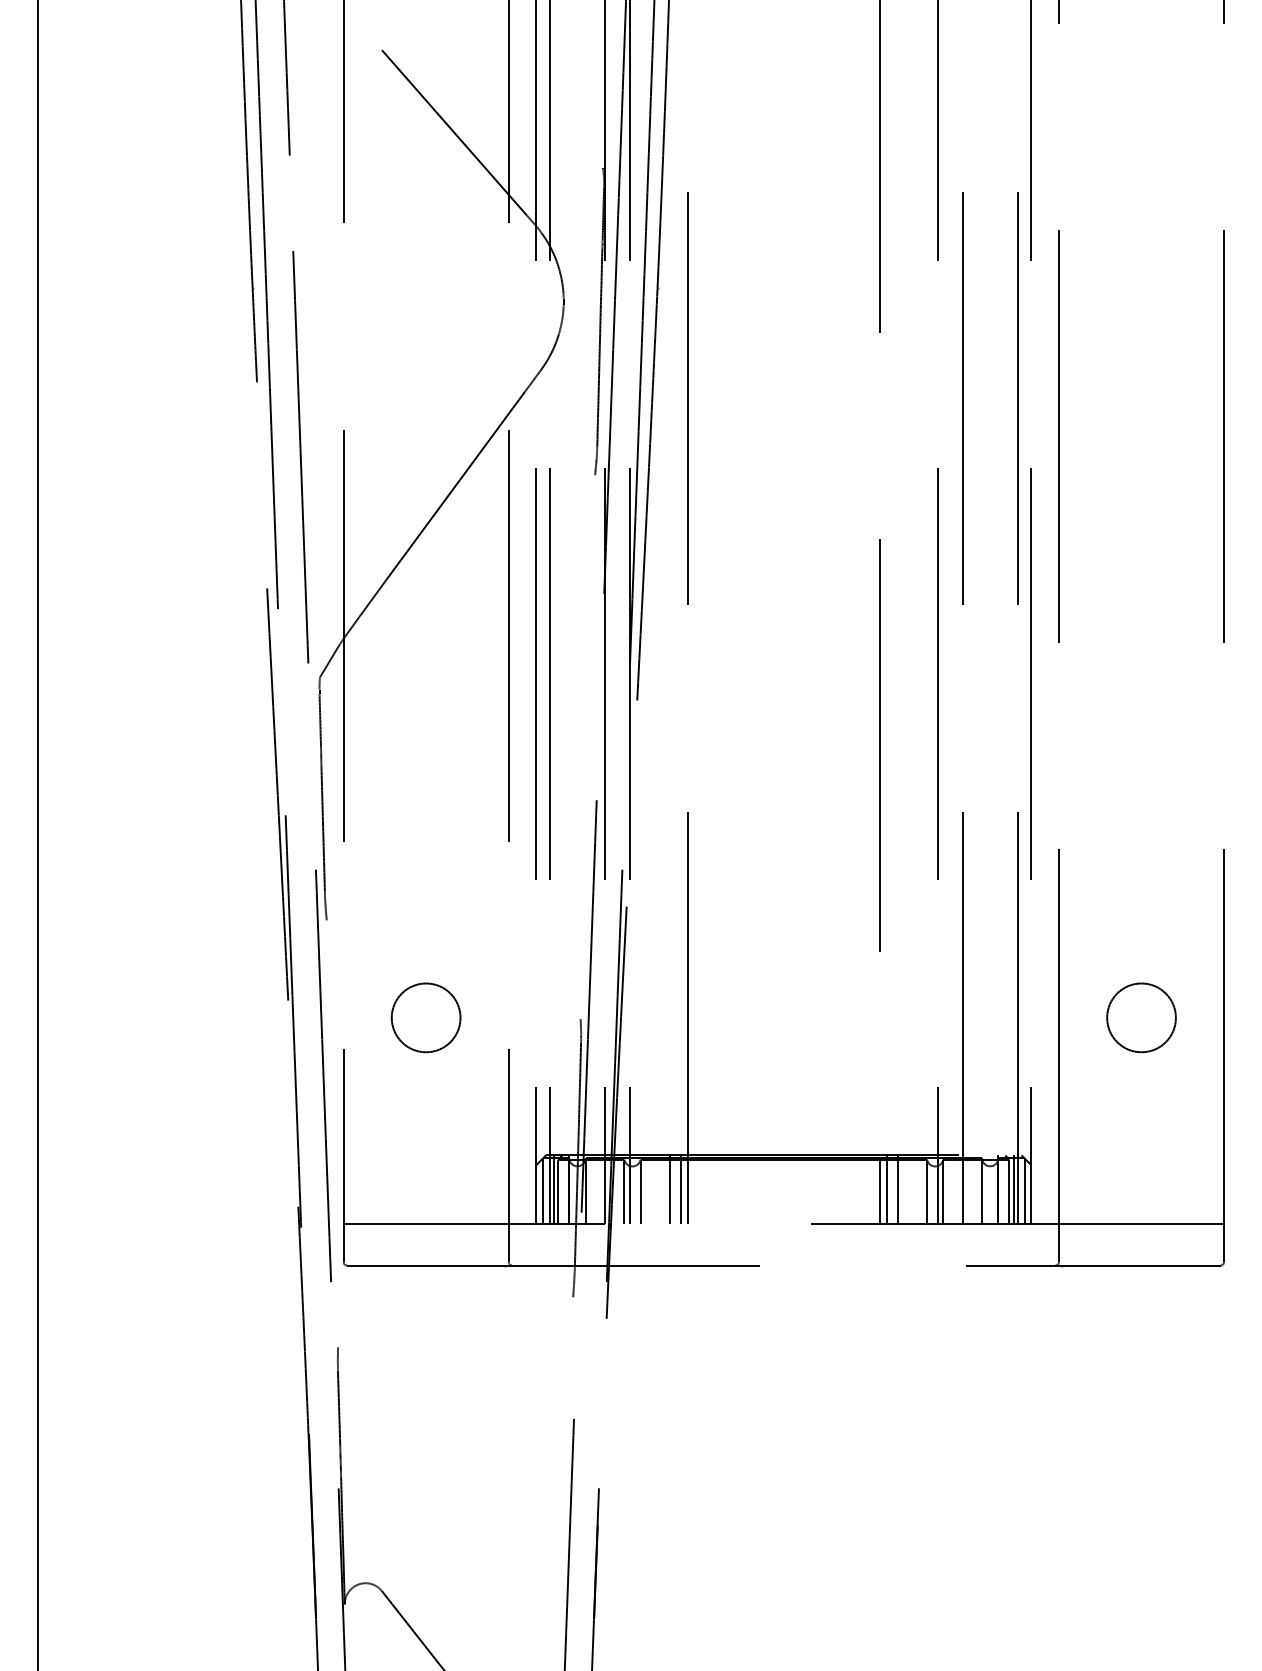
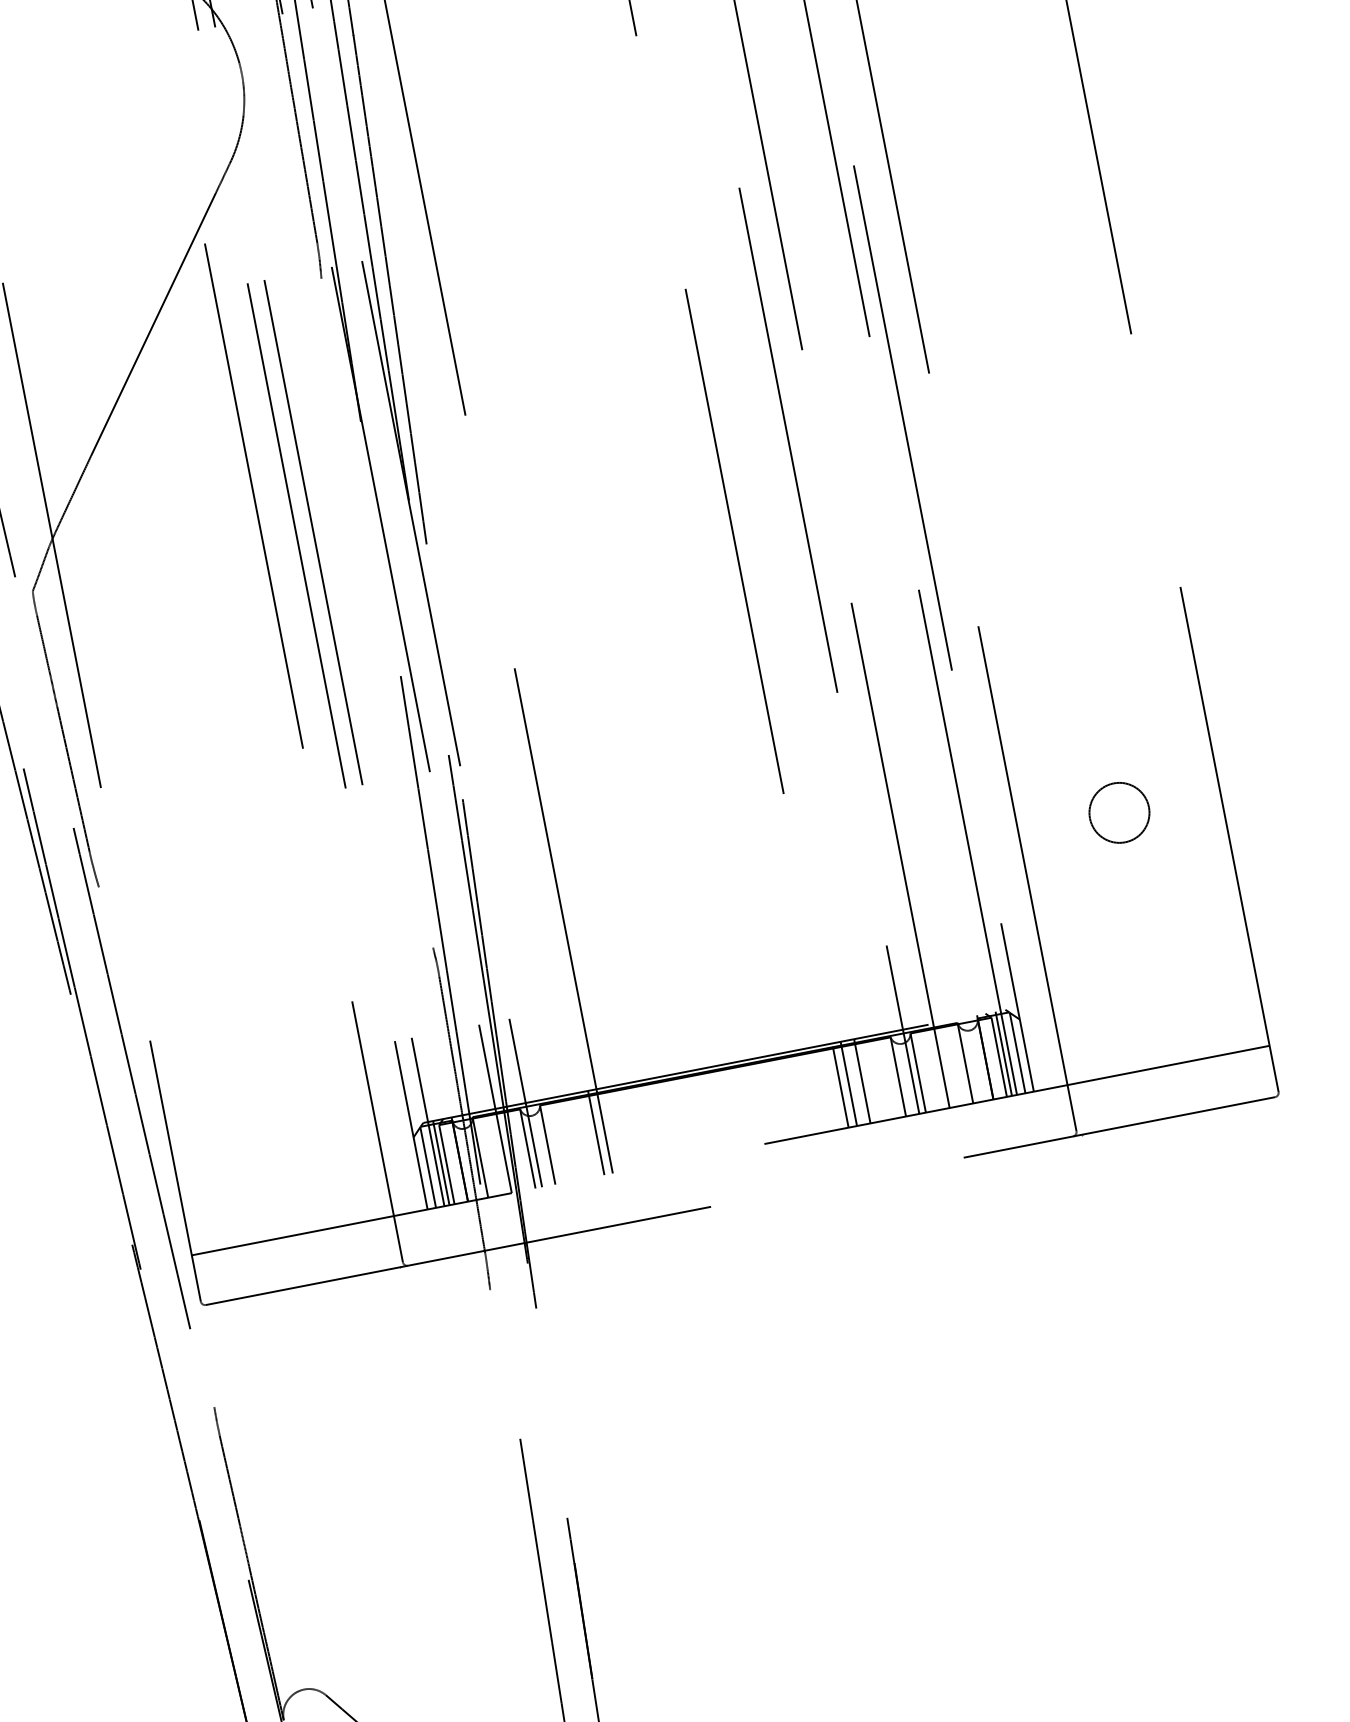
circle: (425, 1017) -> (242, 982), removed
circle: (1141, 1017) -> (1119, 812), size x0.7
line: (669, 1189) -> (582, 1135), removed

